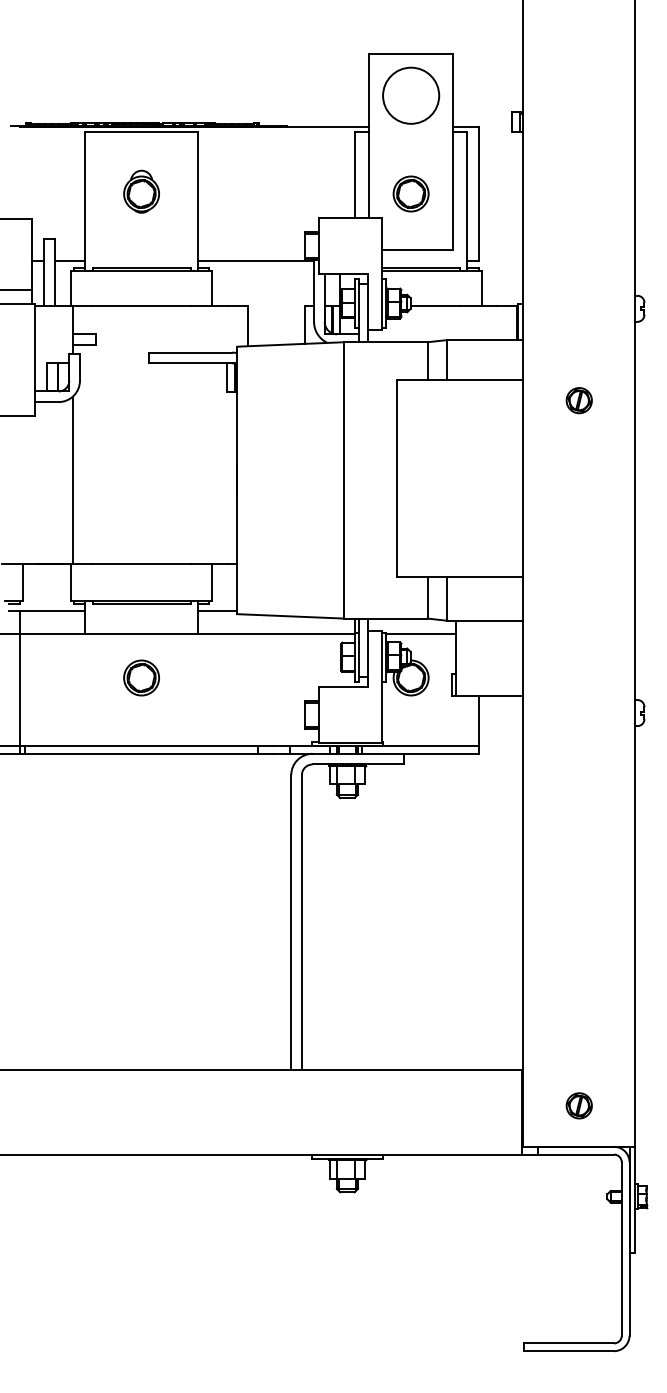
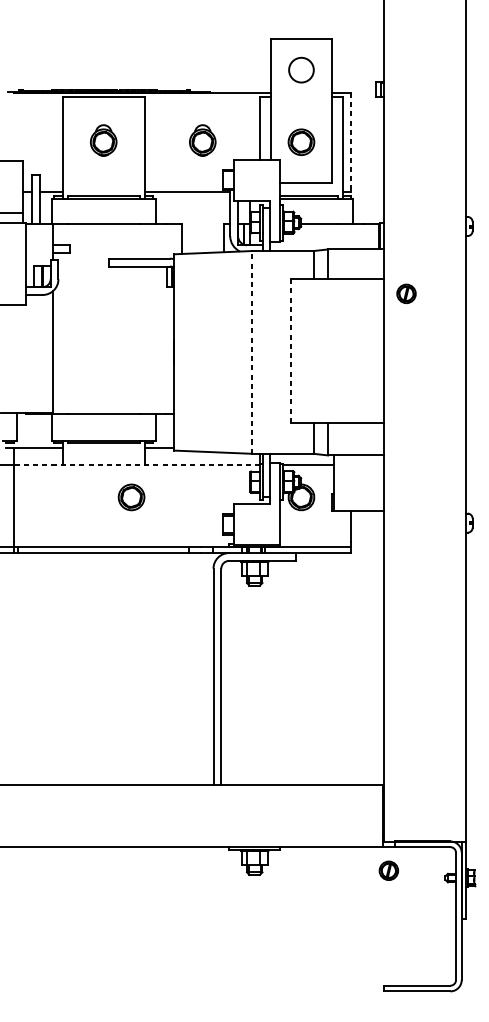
circle: (411, 95) -> (301, 69), size x0.6
part: (276, 191) -> (202, 140), added
line: (478, 194) -> (350, 142), solid -> dashed
part: (578, 400) -> (405, 293), moved
line: (396, 477) -> (290, 350), solid -> dashed
line: (343, 479) -> (251, 351), solid -> dashed
line: (187, 634) -> (137, 465), solid -> dashed
part: (141, 677) -> (131, 497), moved
part: (578, 1105) -> (388, 870), moved

